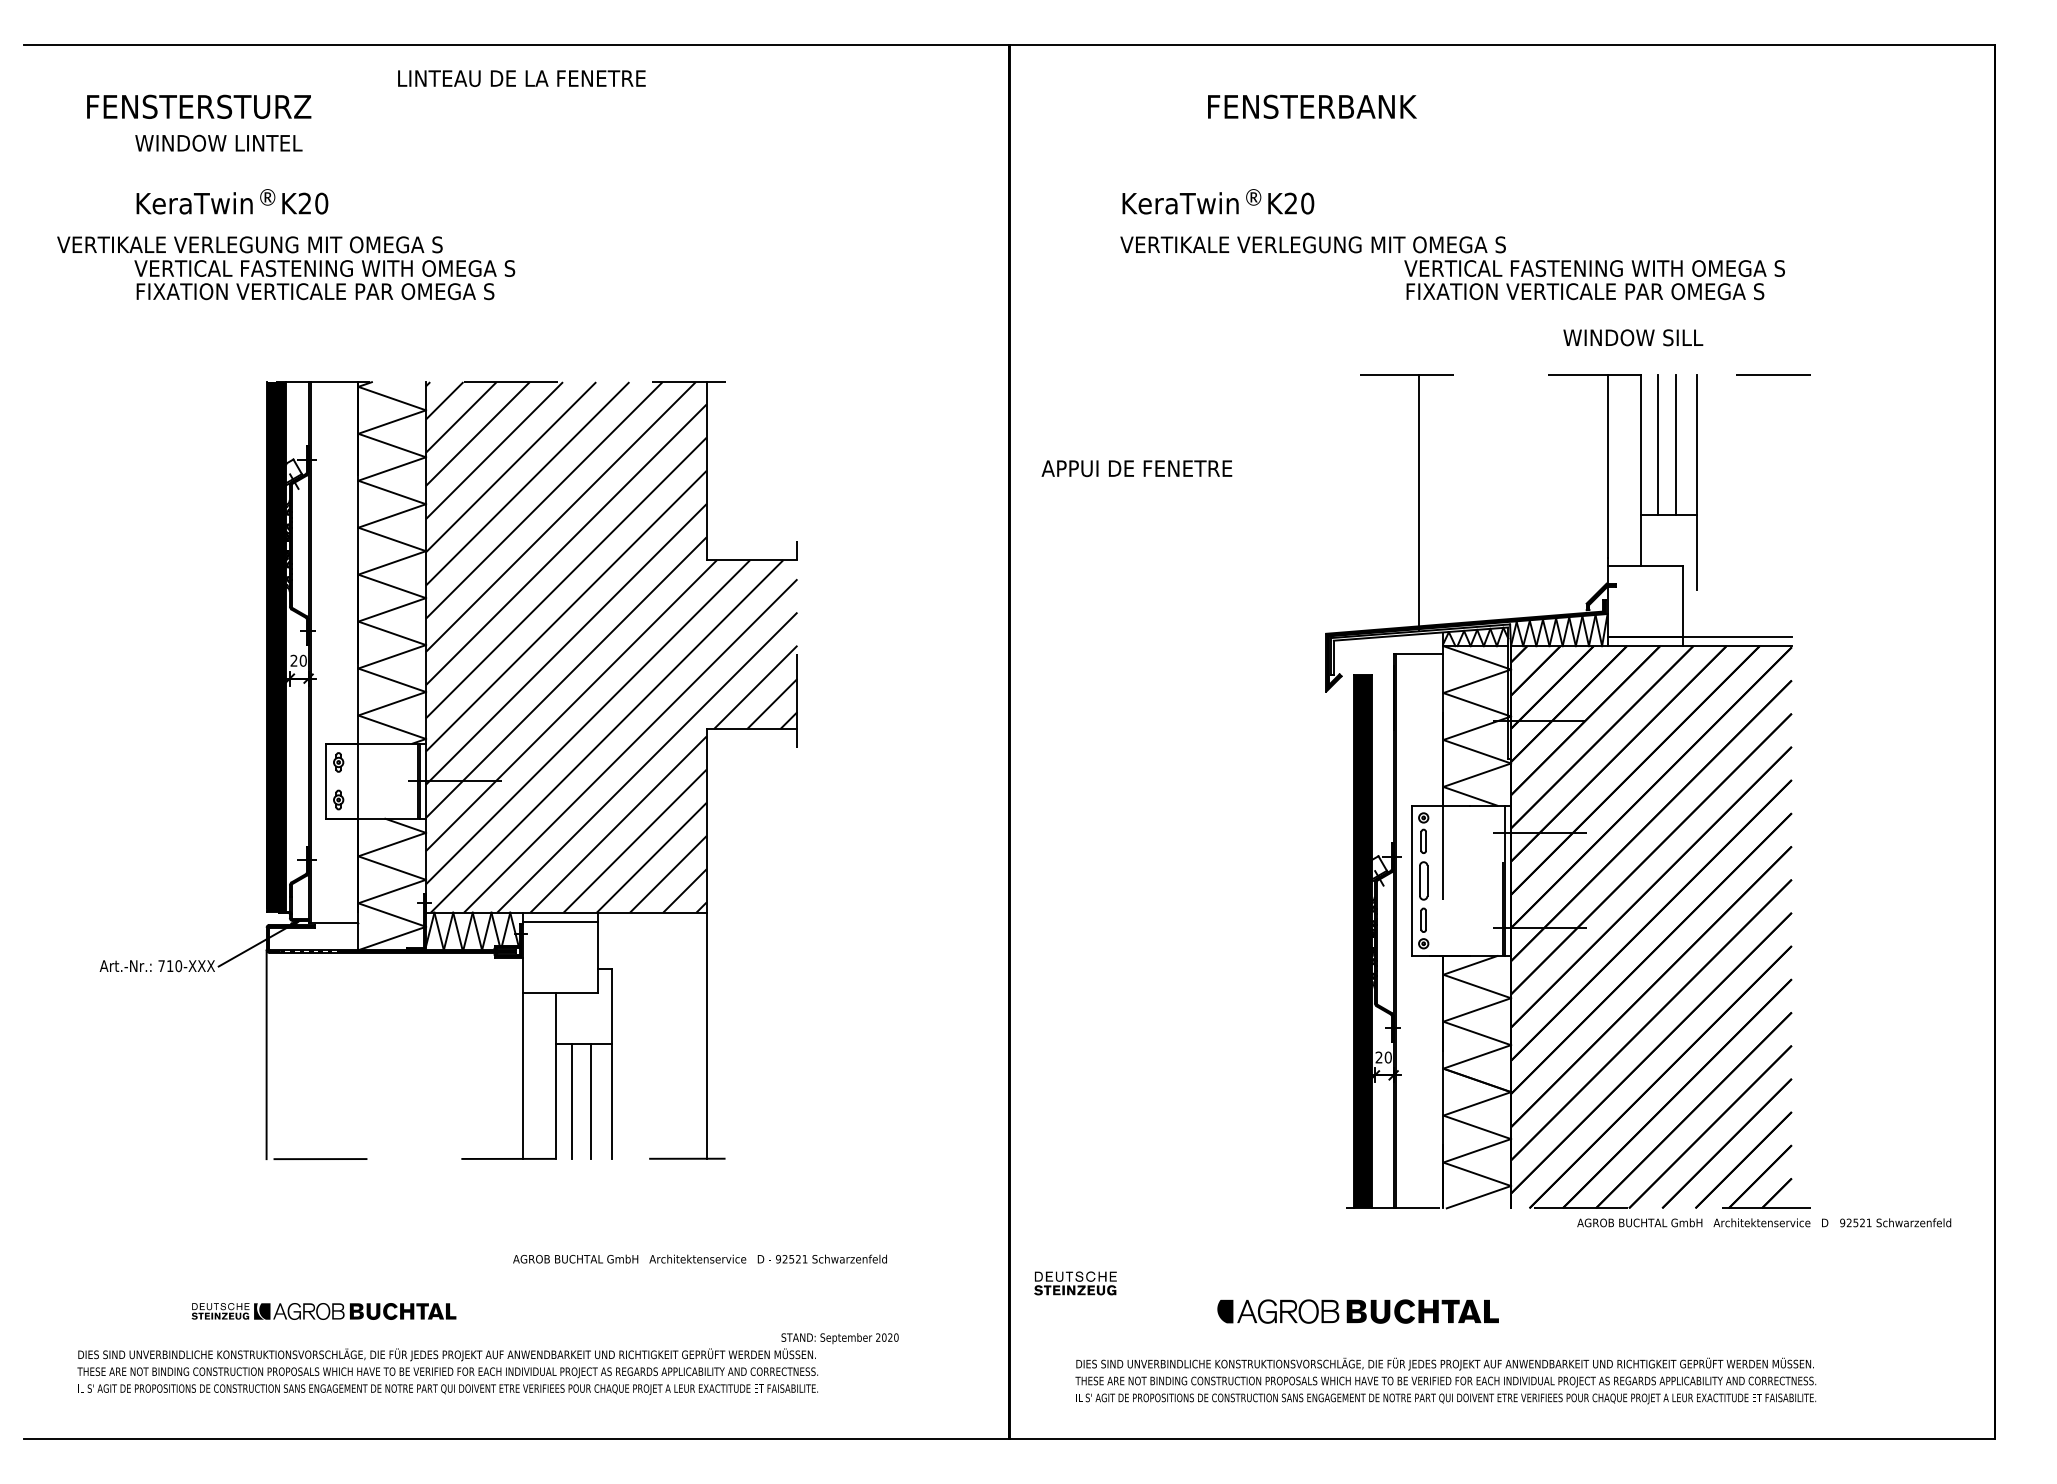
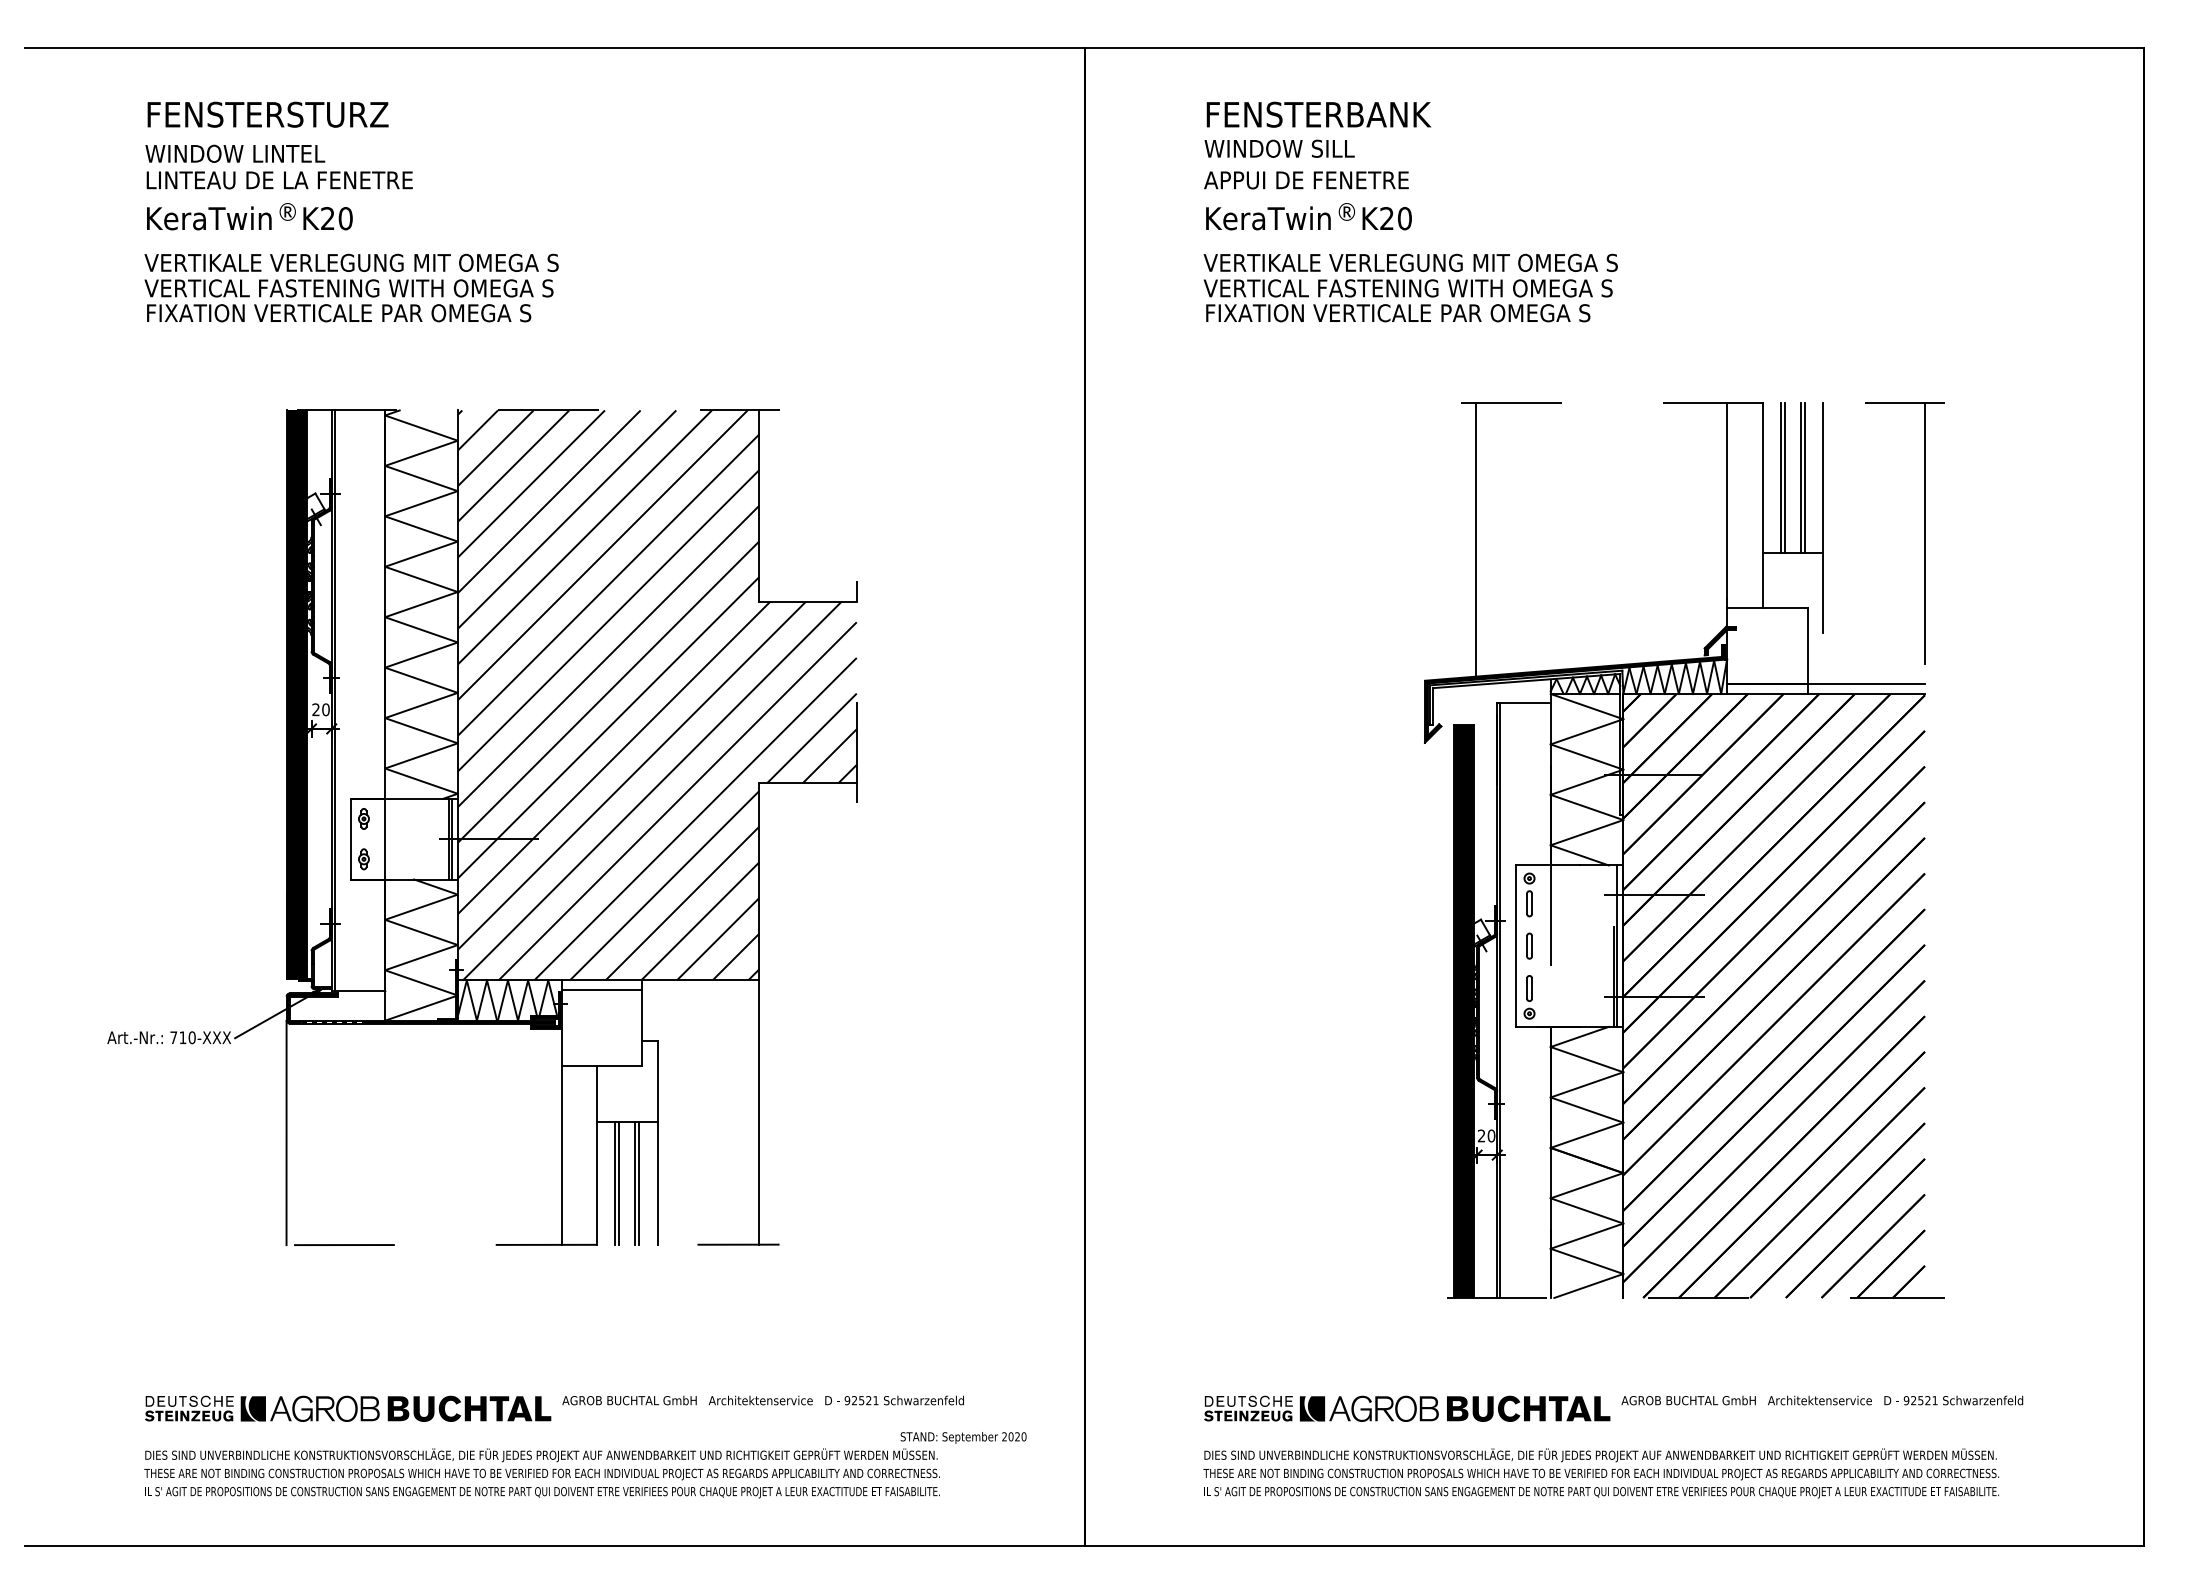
text: (521, 78) -> (279, 180), moved
text: (198, 106) -> (267, 114), moved
text: (1311, 106) -> (1318, 114), moved
text: (249, 244) -> (351, 262), moved
text: (1594, 279) -> (1407, 300), moved
text: (1633, 337) -> (1279, 148), moved
line: (1661, 444) -> (1784, 477), added
line: (1679, 444) -> (1804, 477), added
text: (1136, 468) -> (1306, 180), moved
line: (1791, 495) -> (1924, 532), added
line: (1419, 502) -> (1476, 539), moved
part: (1423, 880) -> (1529, 945), size x0.62
line: (576, 1100) -> (619, 1182), added
line: (595, 1100) -> (639, 1182), added
text: (1764, 1222) -> (1822, 1400), moved
text: (699, 1259) -> (762, 1400), moved
part: (1075, 1283) -> (1248, 1408), moved
part: (324, 1311) -> (348, 1408), size x1.43
fill: (1217, 1311) -> (1307, 1408), added
text: (488, 1364) -> (585, 1465), moved
text: (1446, 1381) -> (1601, 1473), moved

